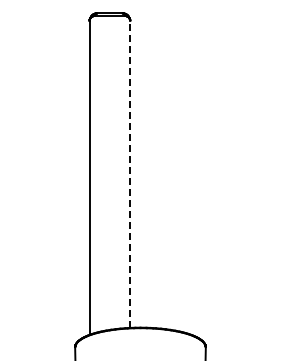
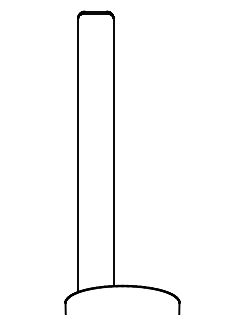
line: (130, 174) -> (113, 152), dashed -> solid

